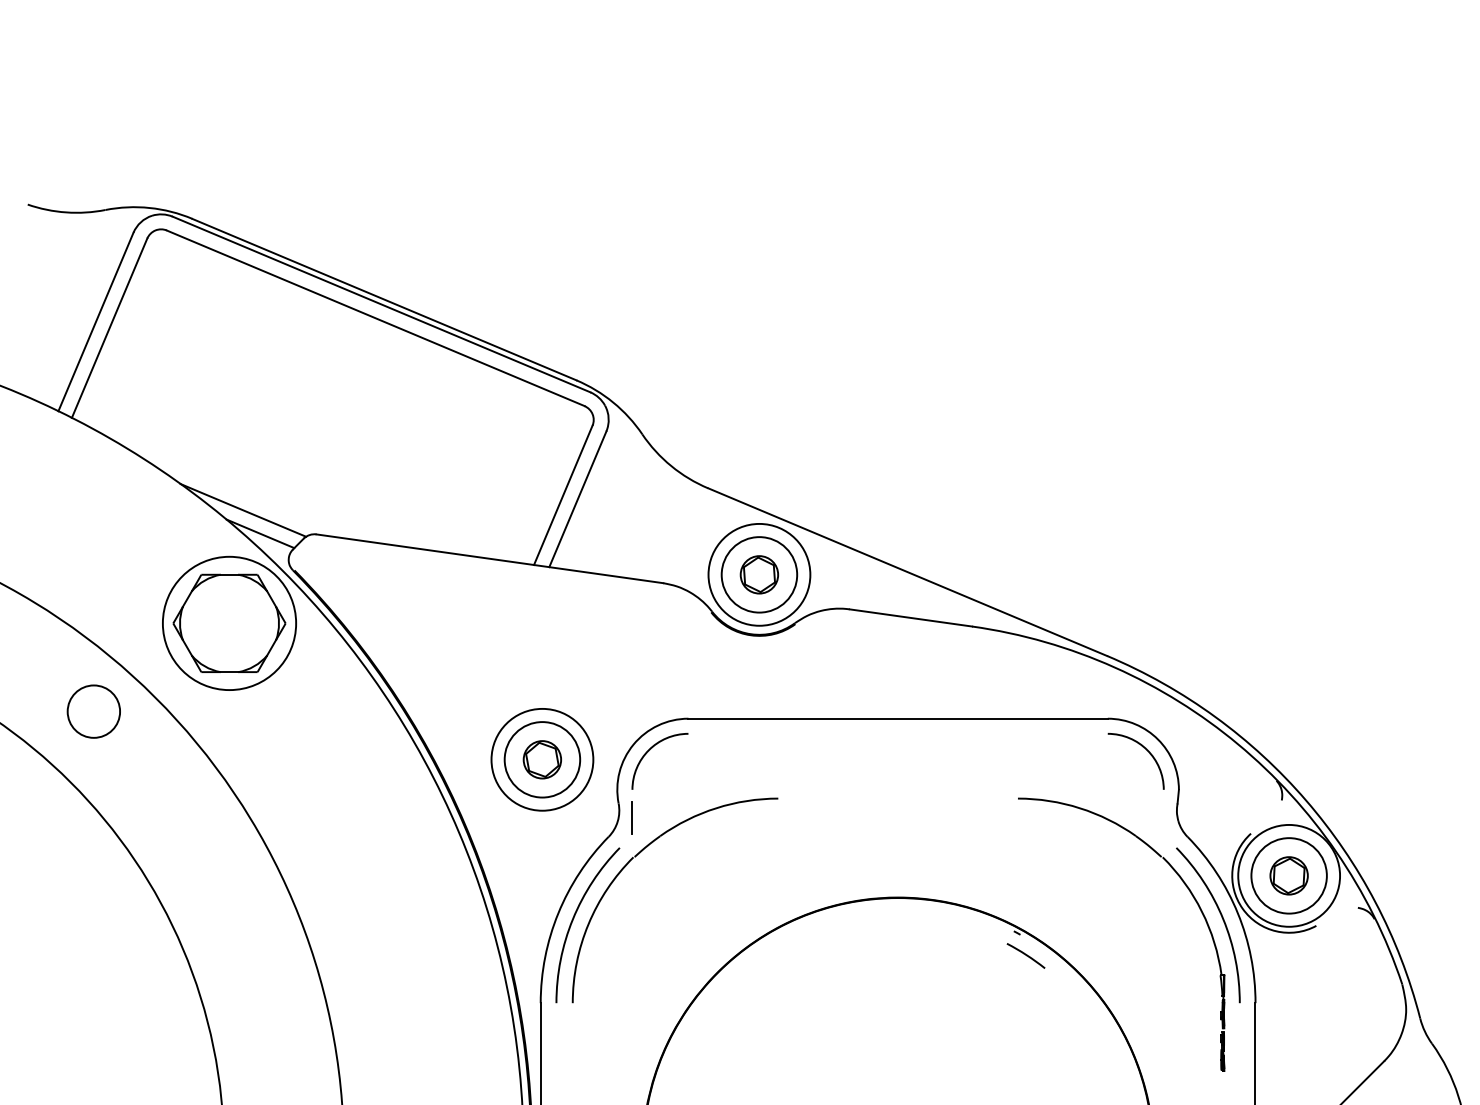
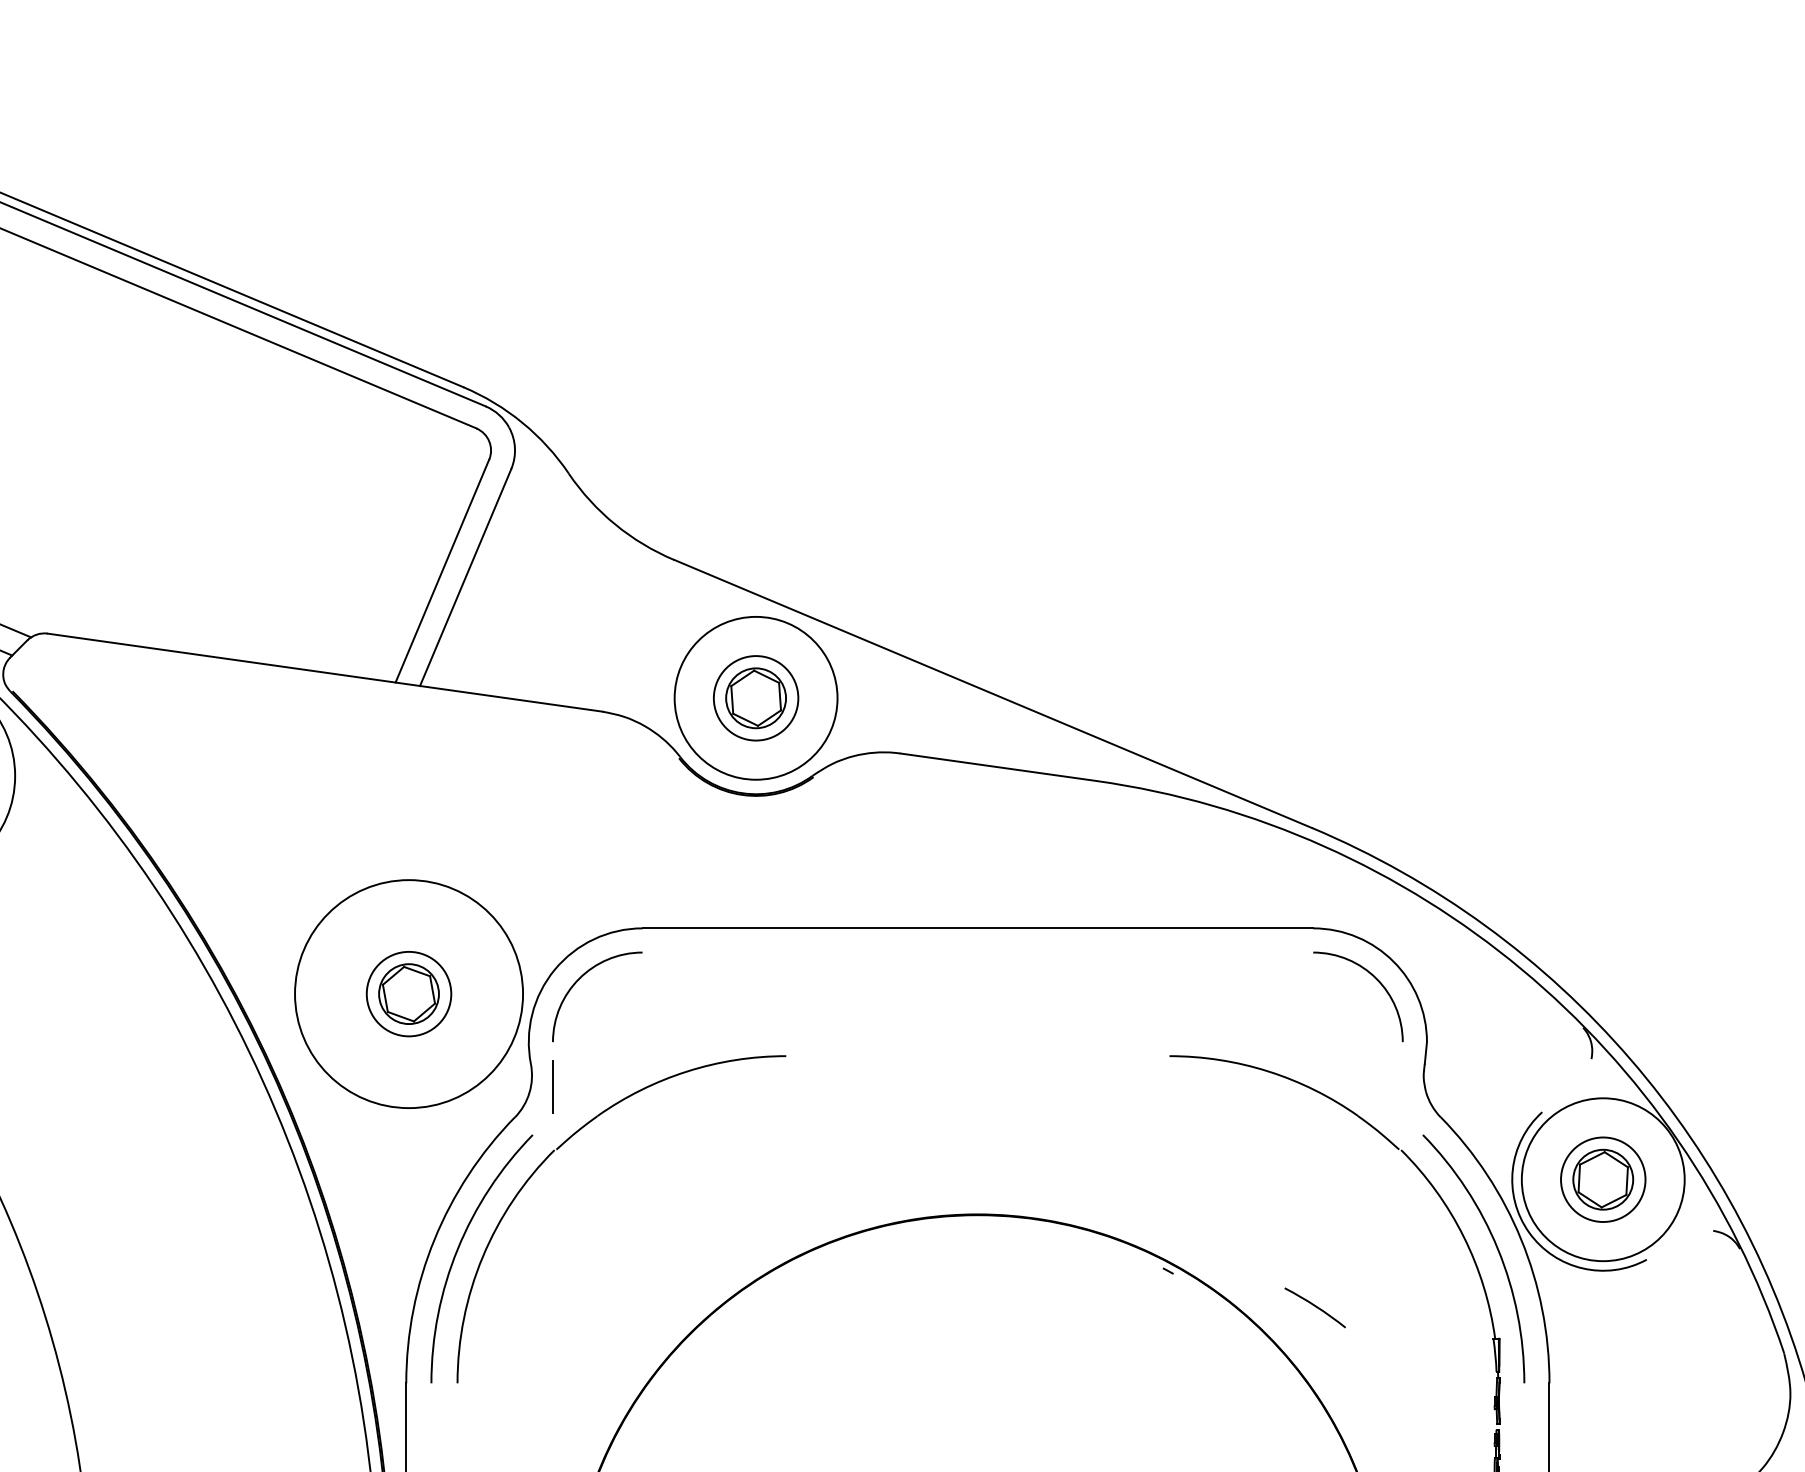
circle: (759, 574) -> (756, 697), size x0.7
circle: (542, 759) -> (409, 993), size x0.7
circle: (542, 759) -> (409, 993), size x1.4
circle: (1288, 875) -> (1602, 1179), size x0.7
line: (1025, 955) -> (1314, 1307), moved

